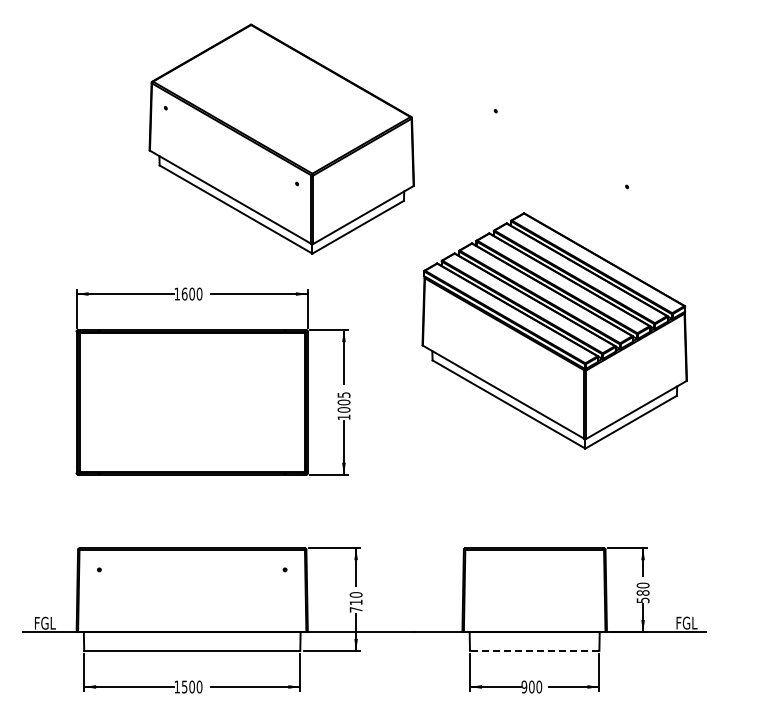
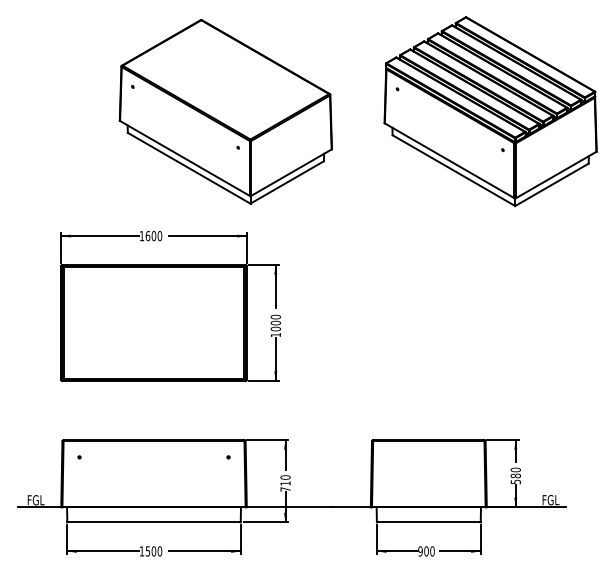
part: (554, 330) -> (490, 111), moved
text: (343, 394) -> (275, 316), 1005 -> 1000
line: (534, 650) -> (428, 522), dashed -> solid

